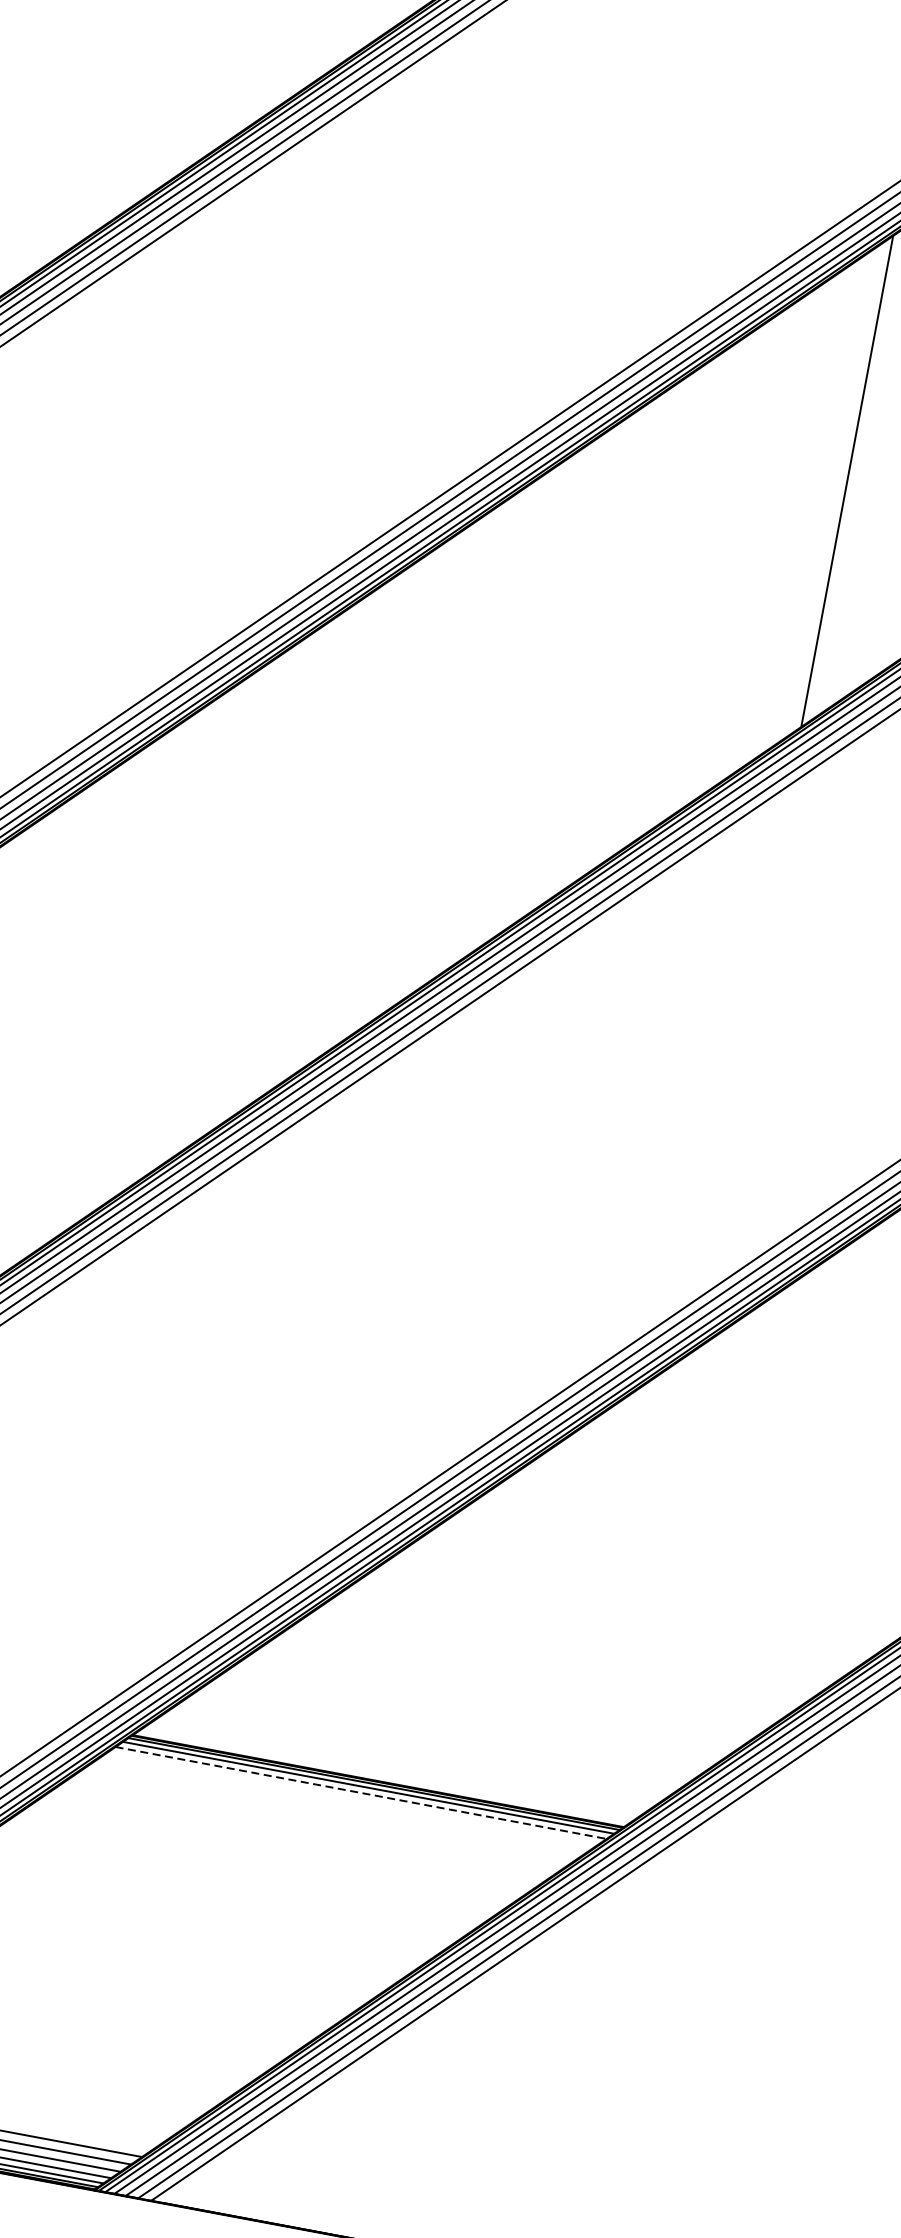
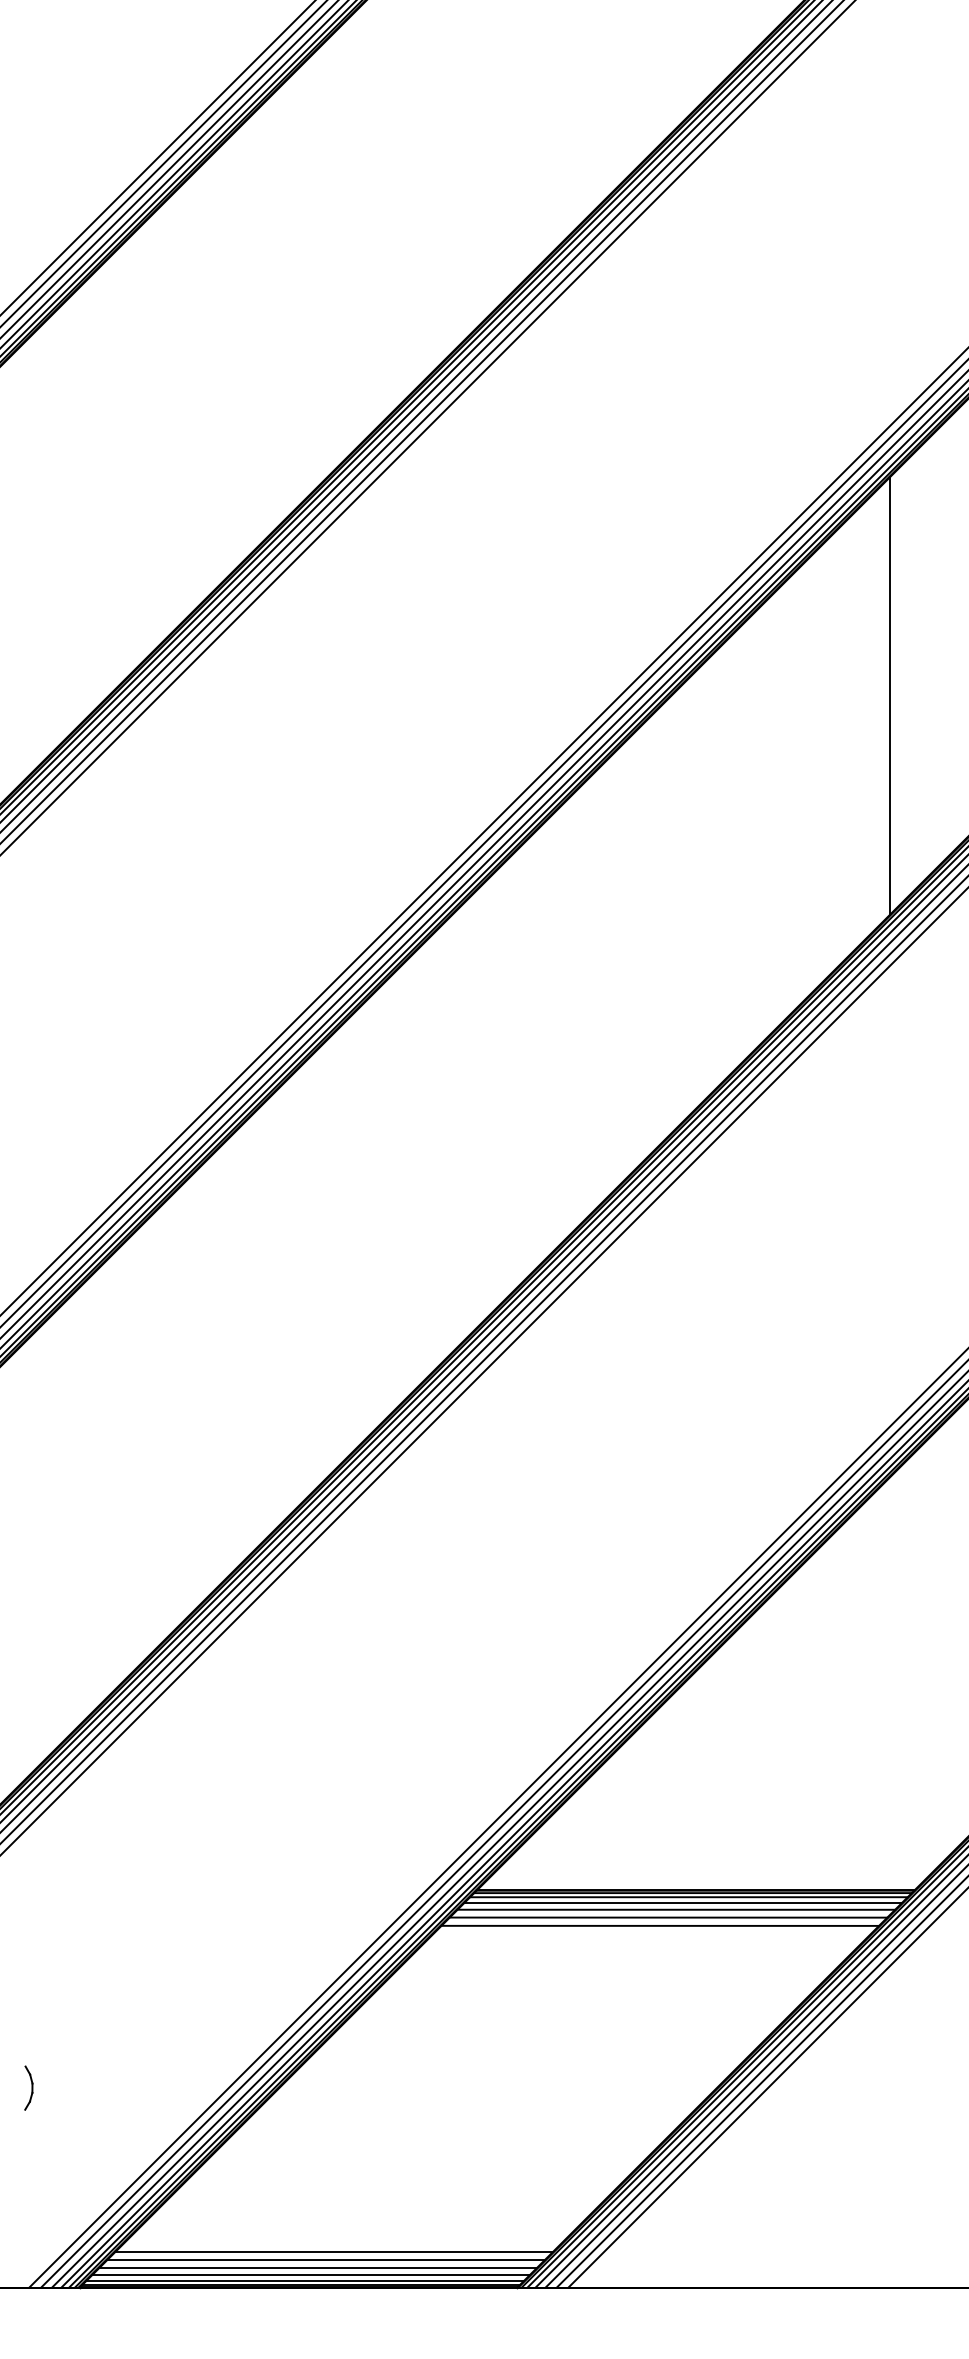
line: (361, 1792) -> (683, 1902), dashed -> solid
line: (352, 1798) -> (676, 1909), added
line: (341, 1806) -> (668, 1917), added
line: (330, 1813) -> (660, 1925), added

